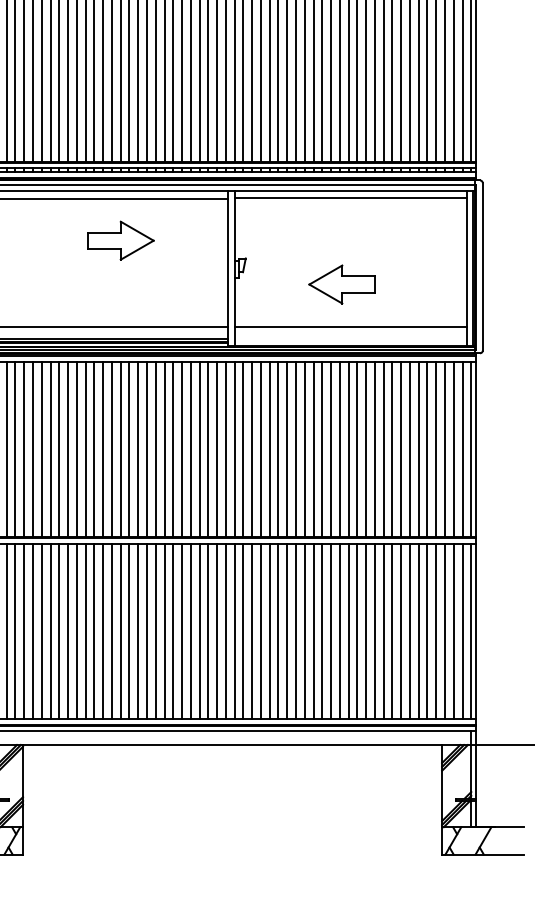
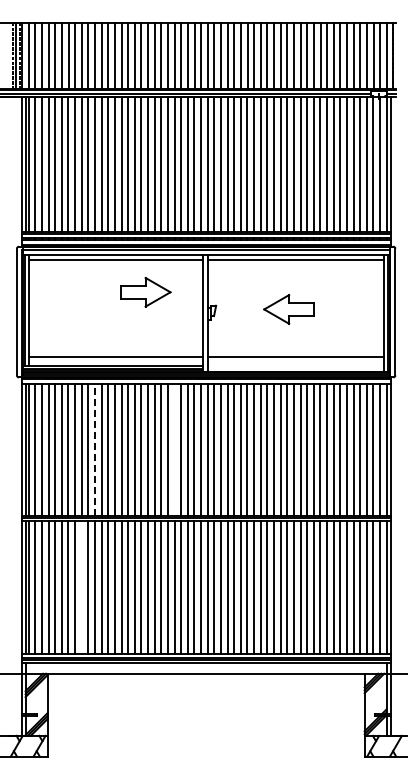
part: (120, 239) -> (145, 291), moved
part: (341, 284) -> (288, 309), moved
line: (86, 448) -> (95, 449), solid -> dashed
line: (190, 448) -> (174, 449), removed
line: (67, 631) -> (81, 587), removed

